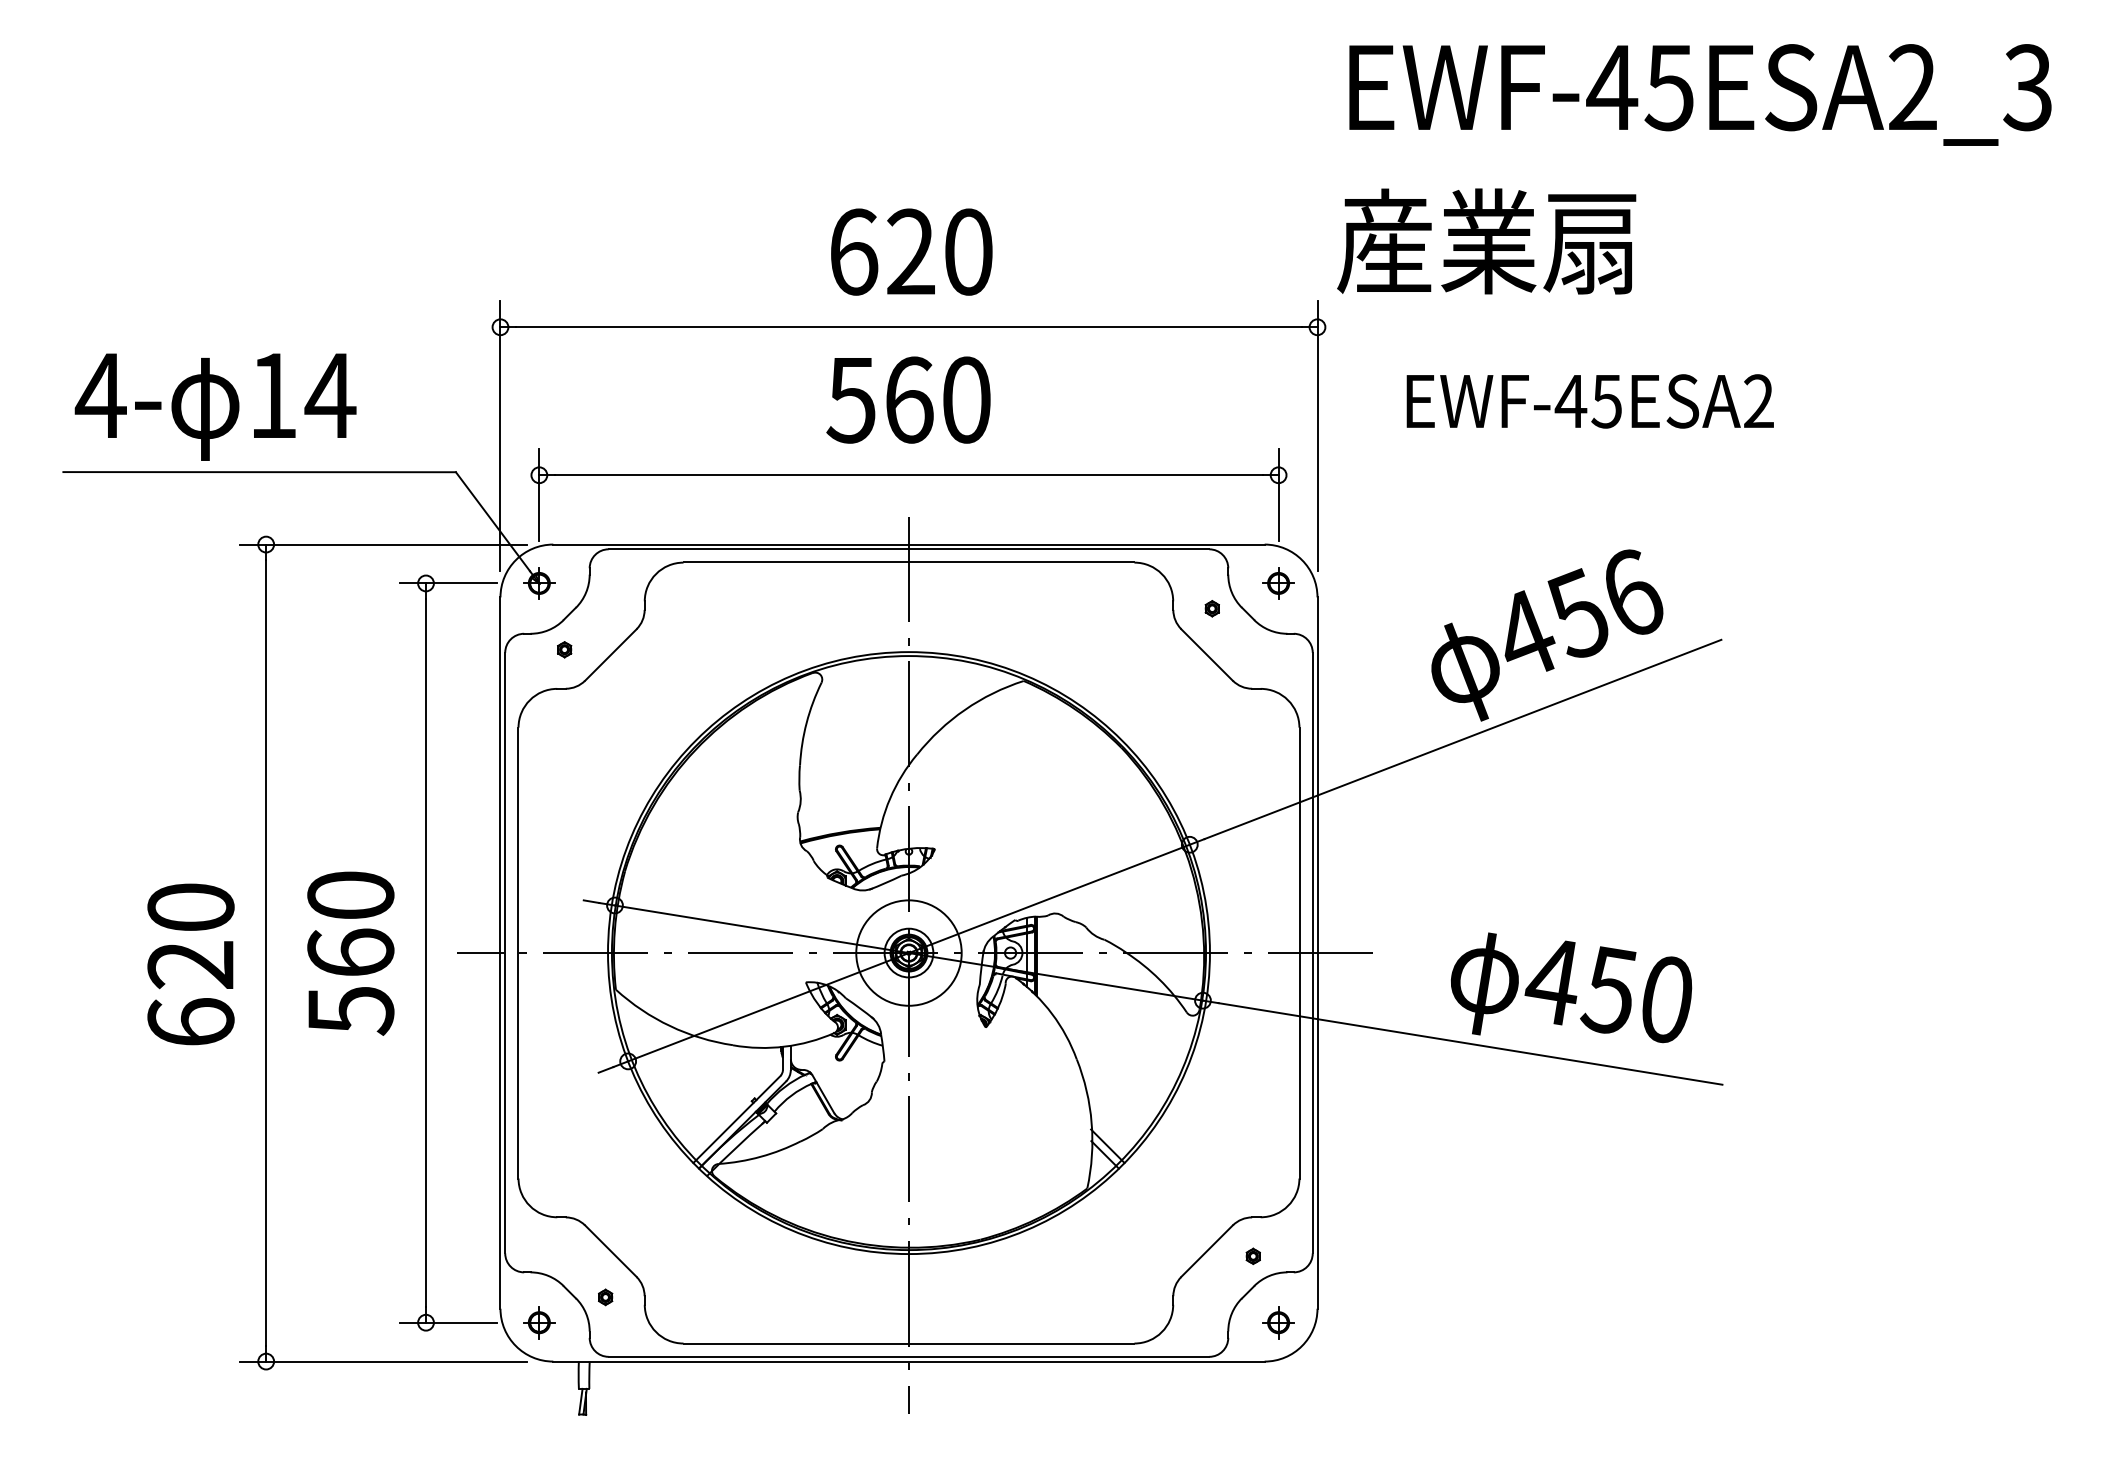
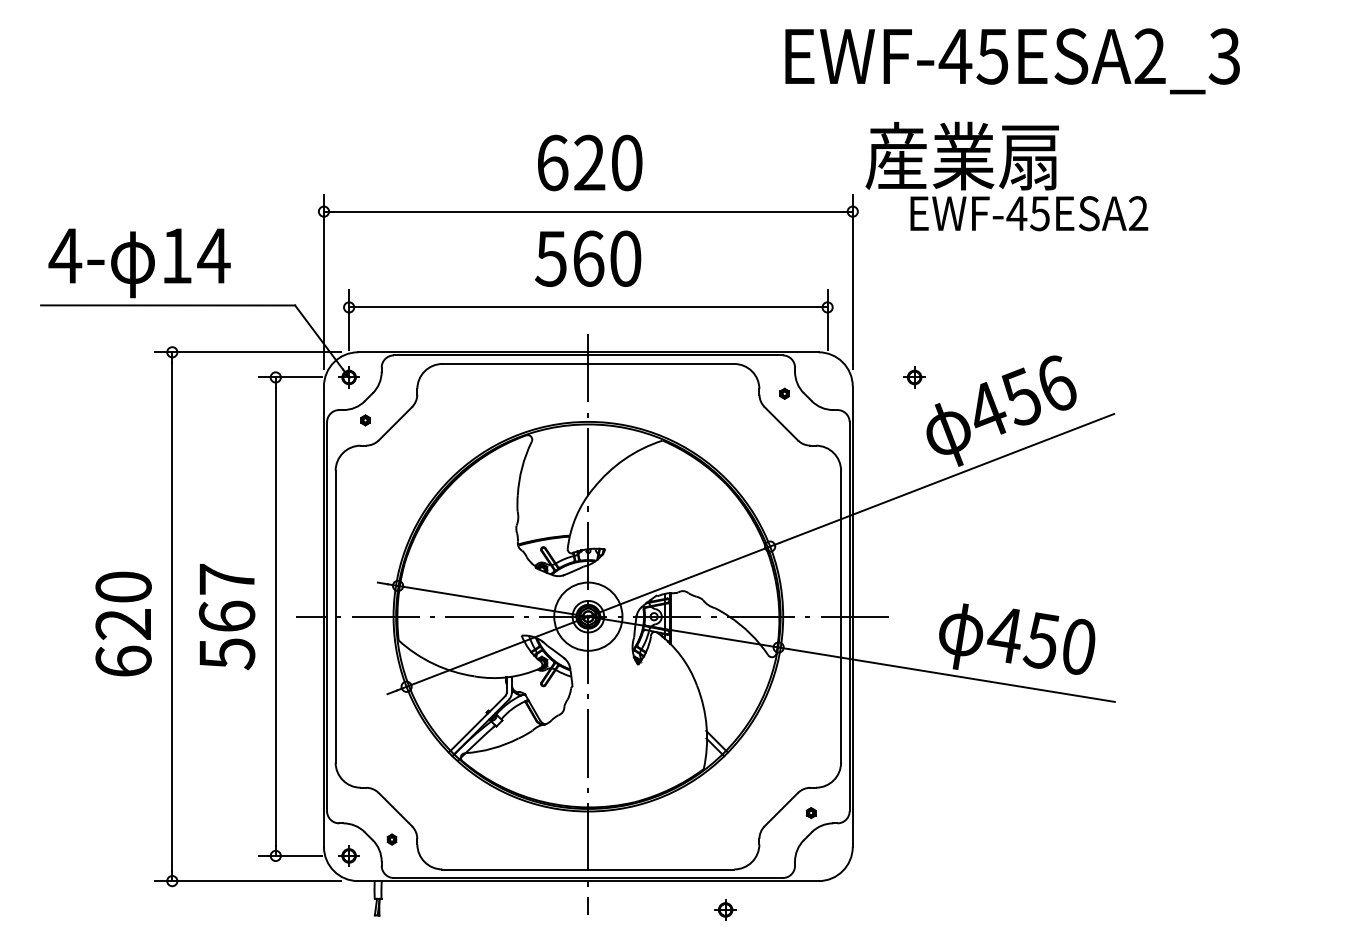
text: (1700, 95) -> (1012, 61), moved
text: (1590, 401) -> (1029, 213), moved
part: (1278, 583) -> (914, 377), moved
text: (351, 894) -> (227, 578), 560 -> 567
part: (1278, 1322) -> (725, 909), moved

